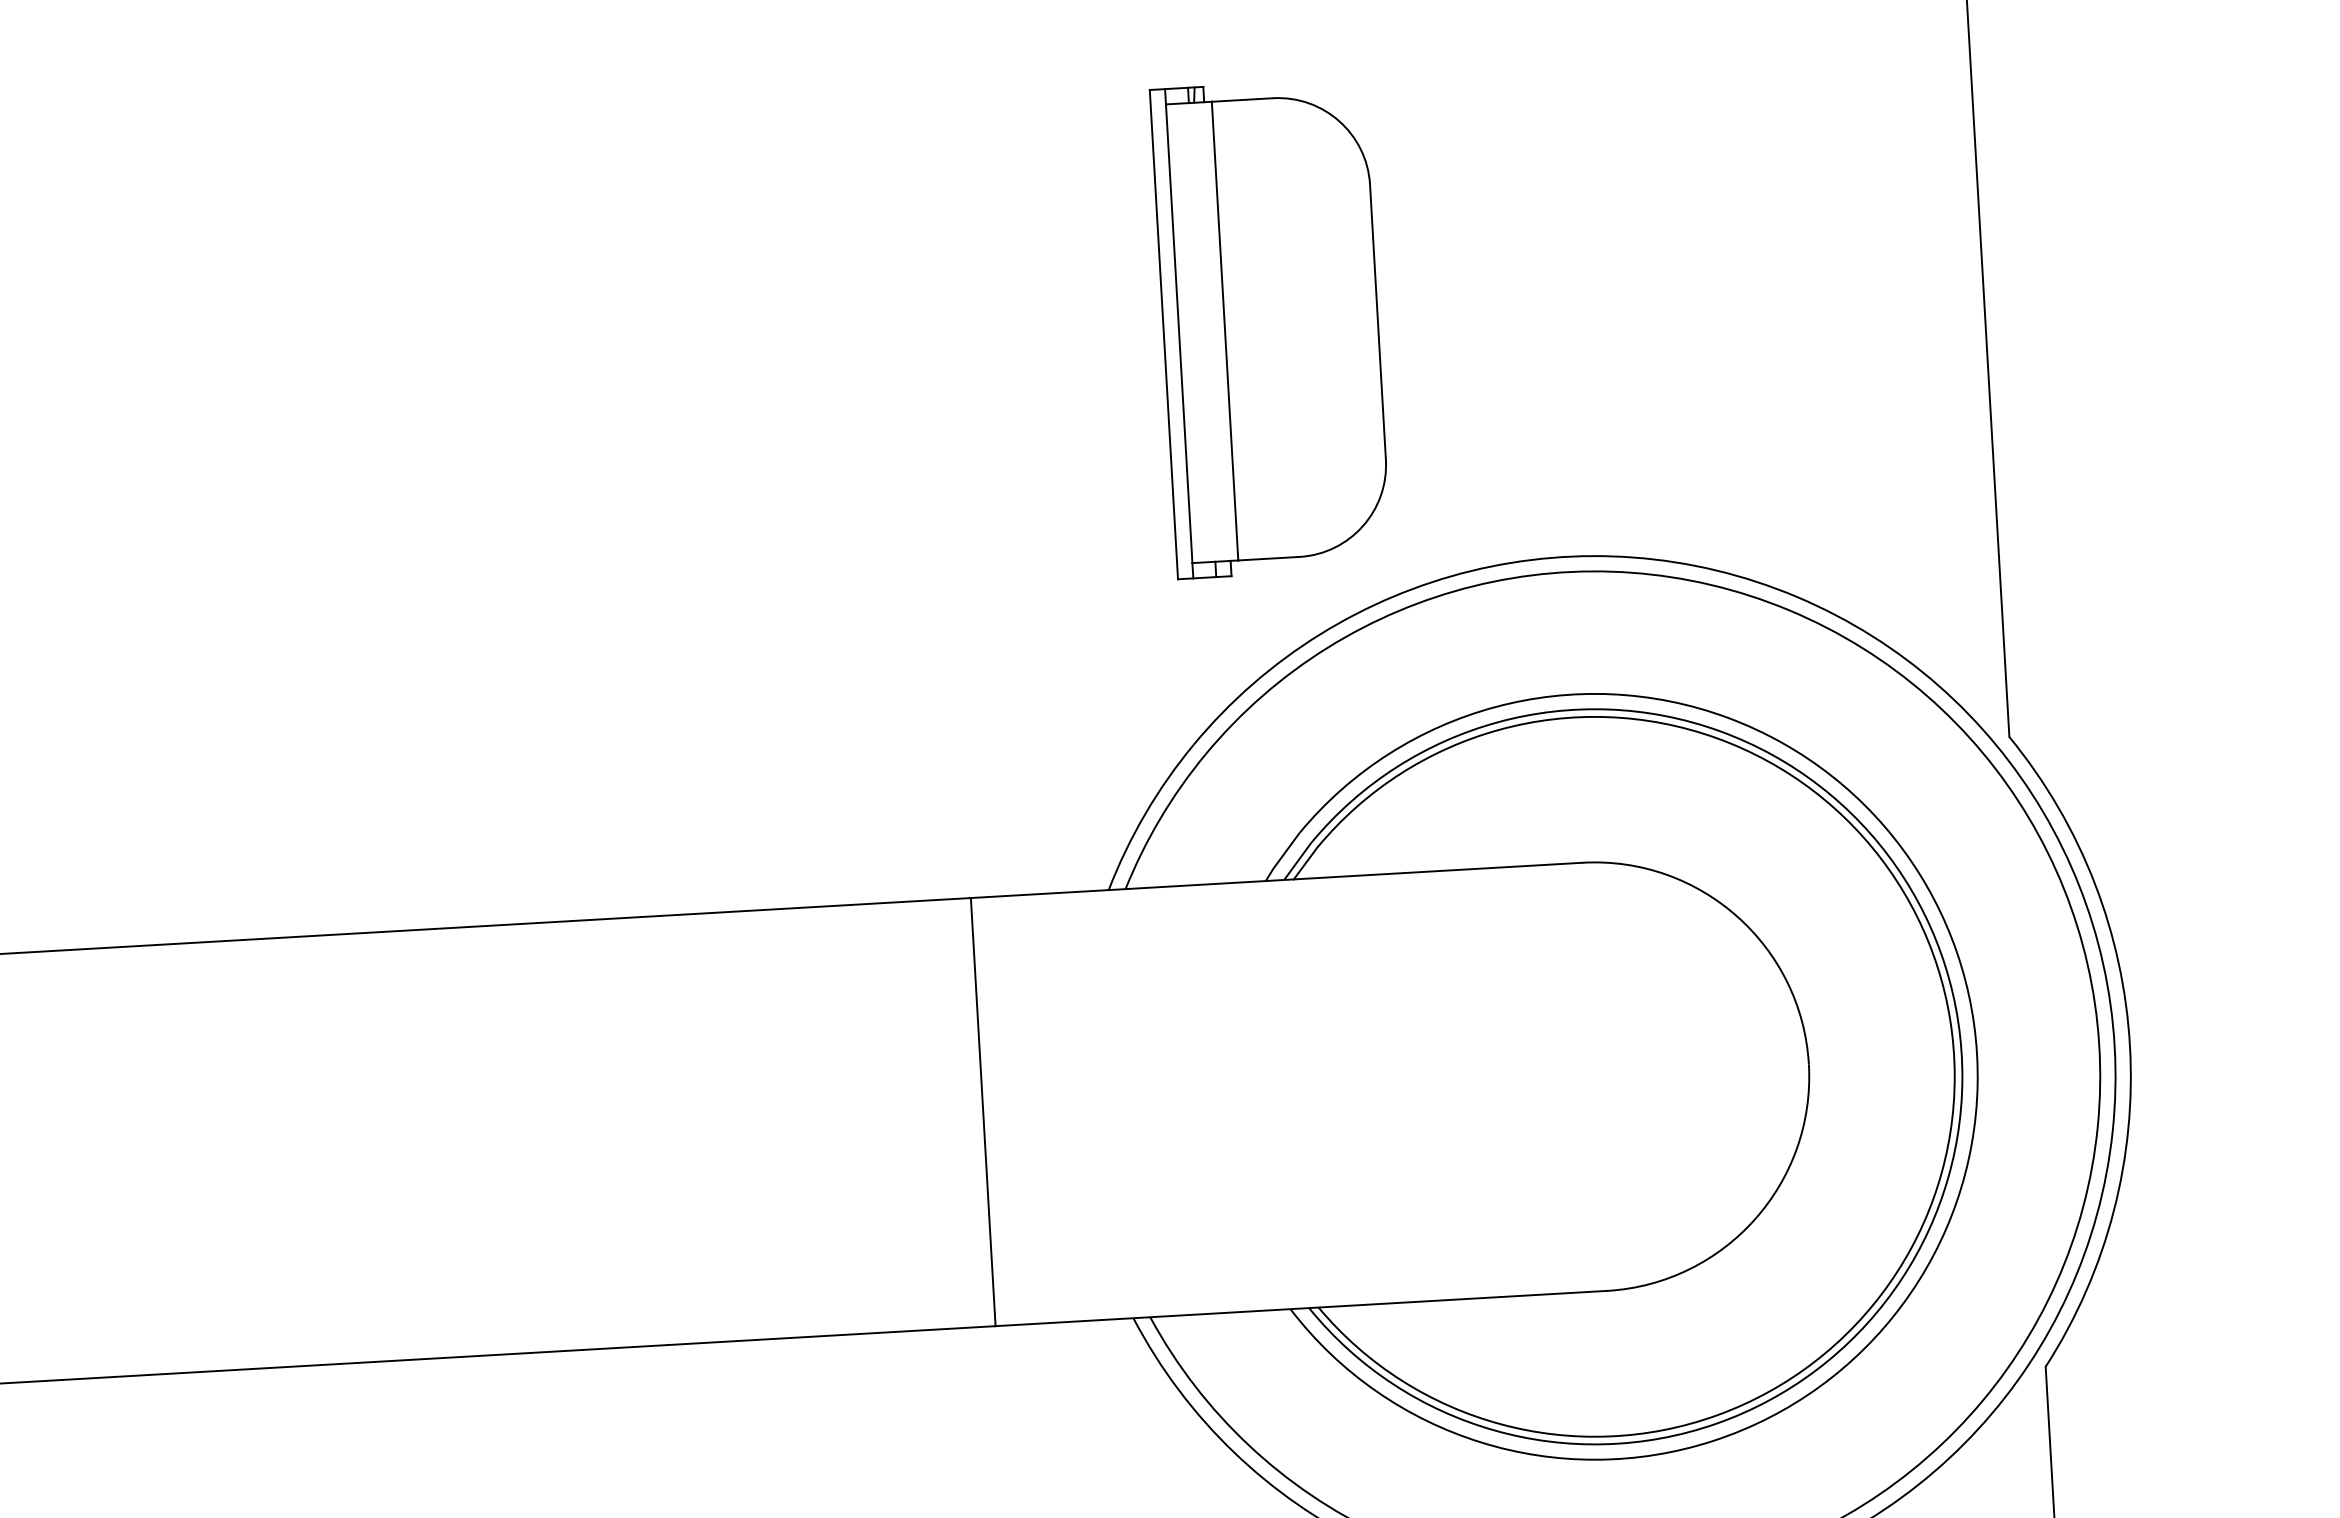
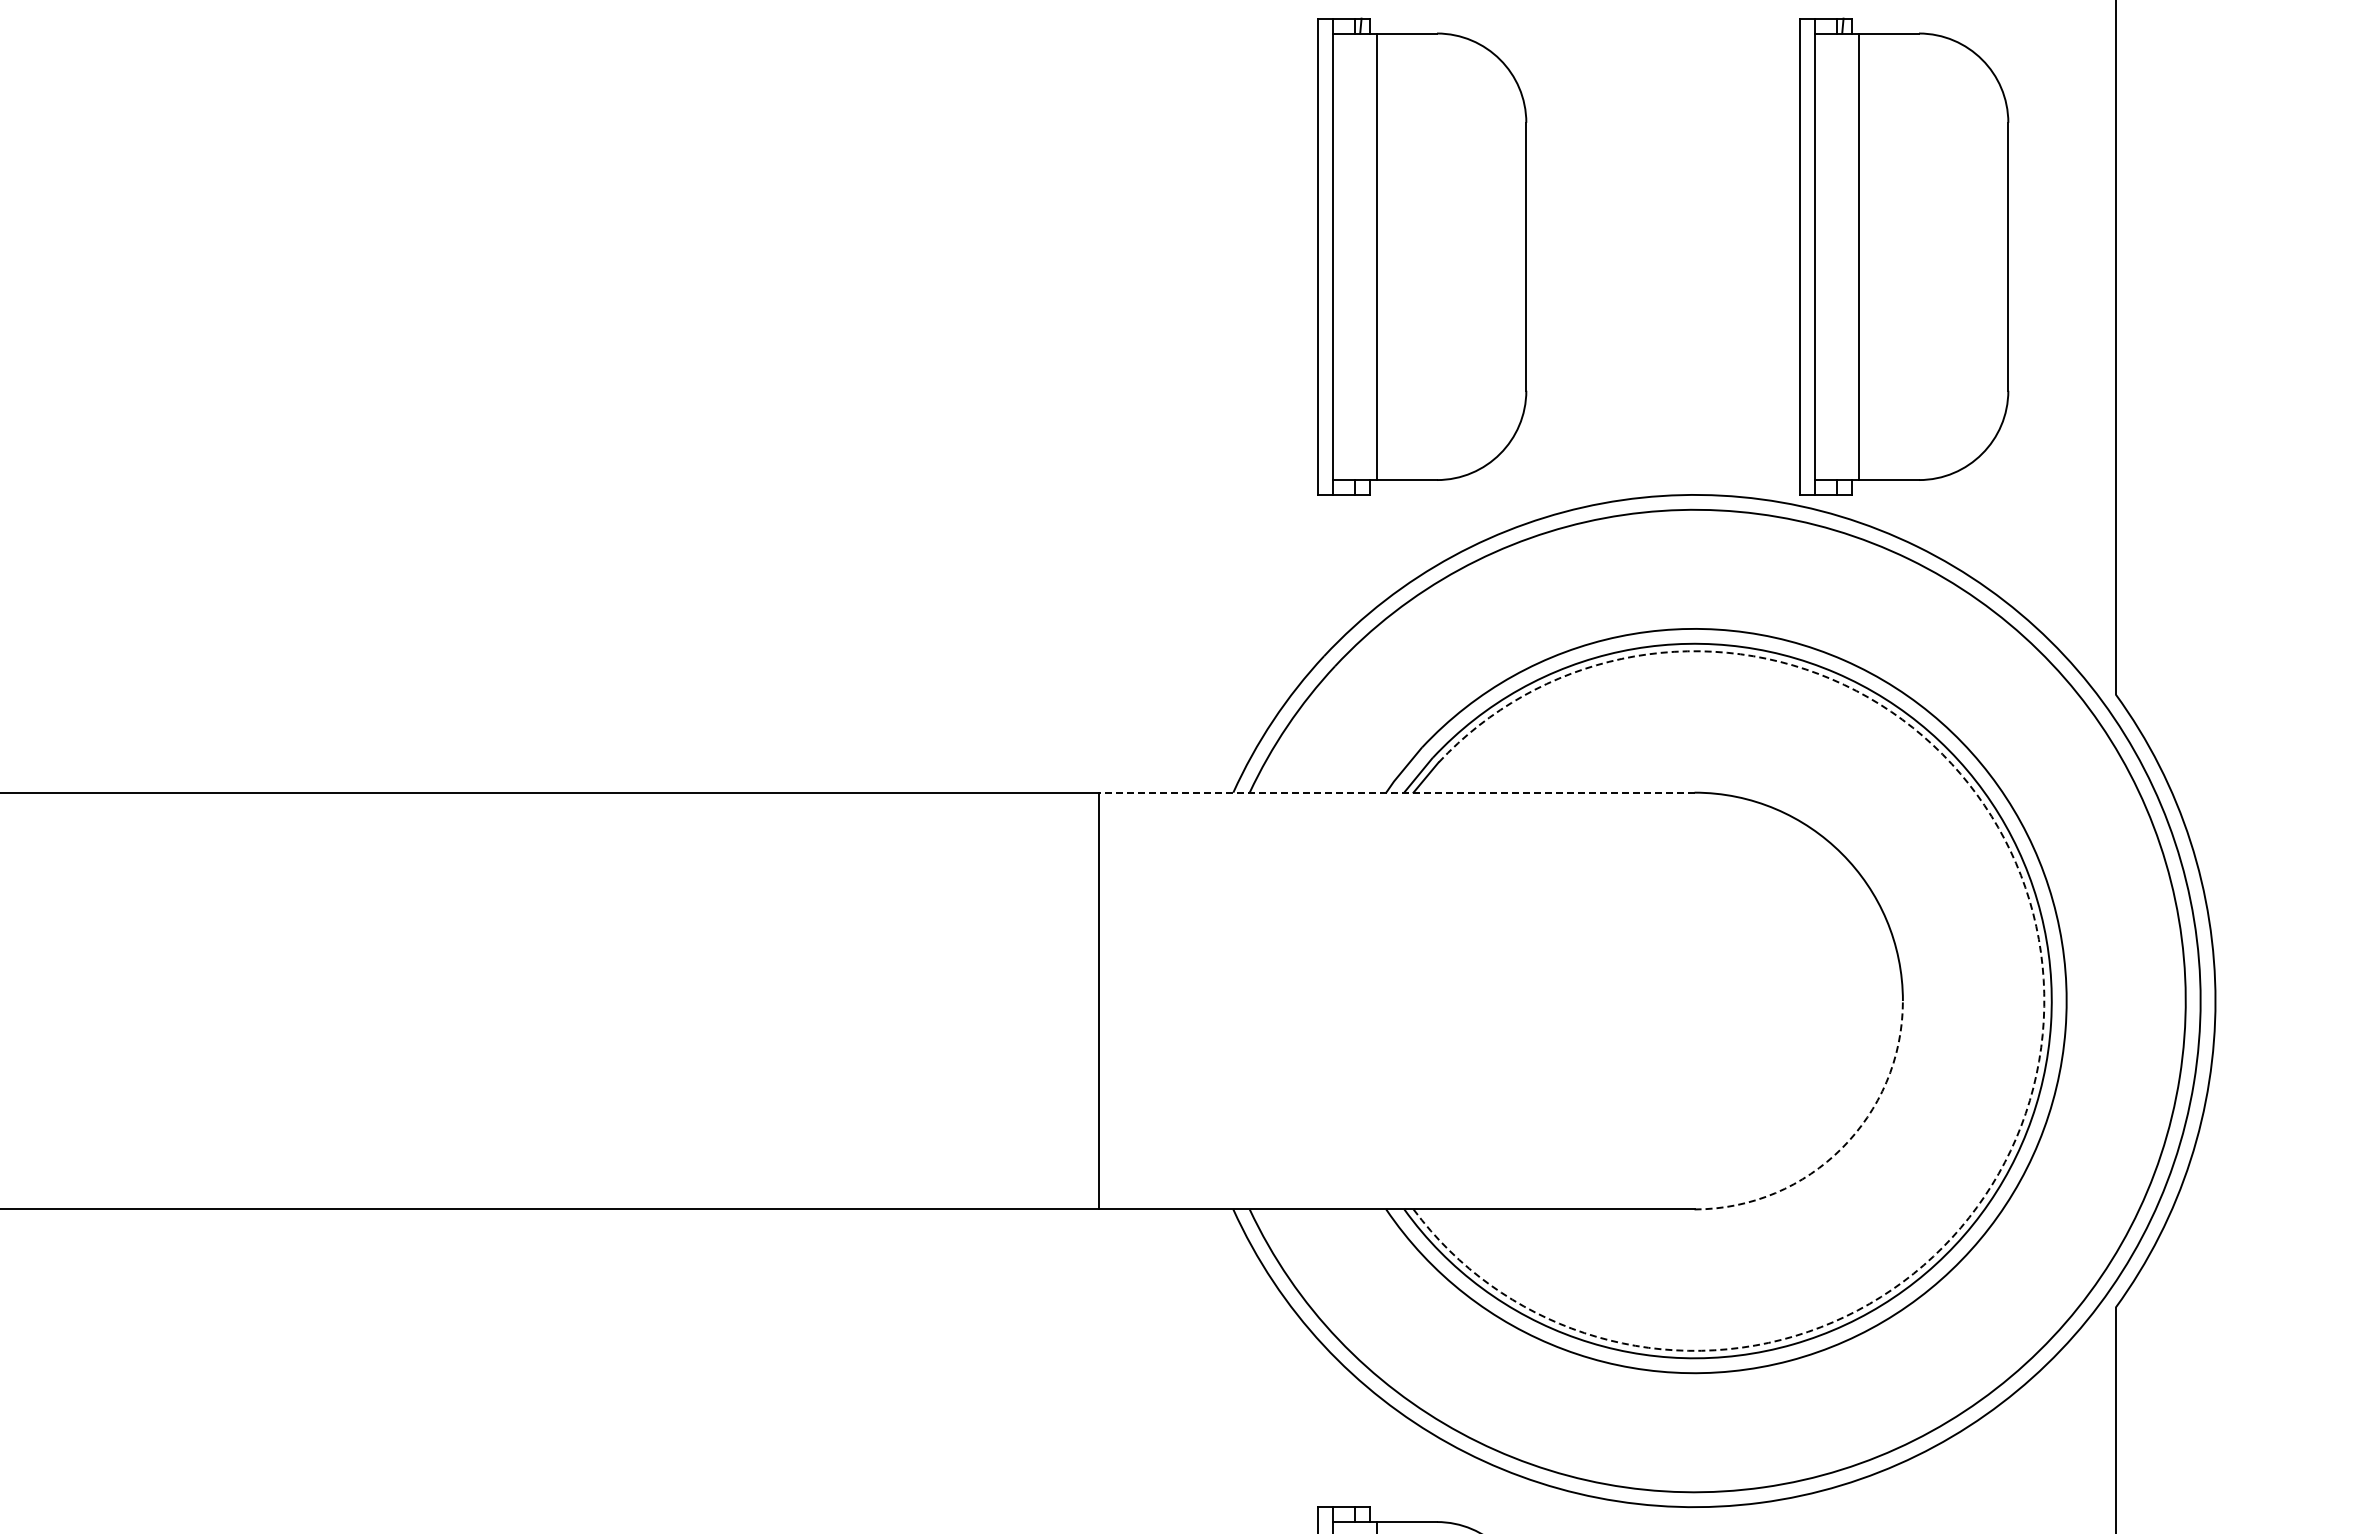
part: (1766, 299) -> (1904, 256), added
line: (1276, 880) -> (1396, 792), solid -> dashed
arc: (1954, 1076) -> (2043, 1020), solid -> dashed
arc: (1754, 1219) -> (1841, 1148), solid -> dashed

